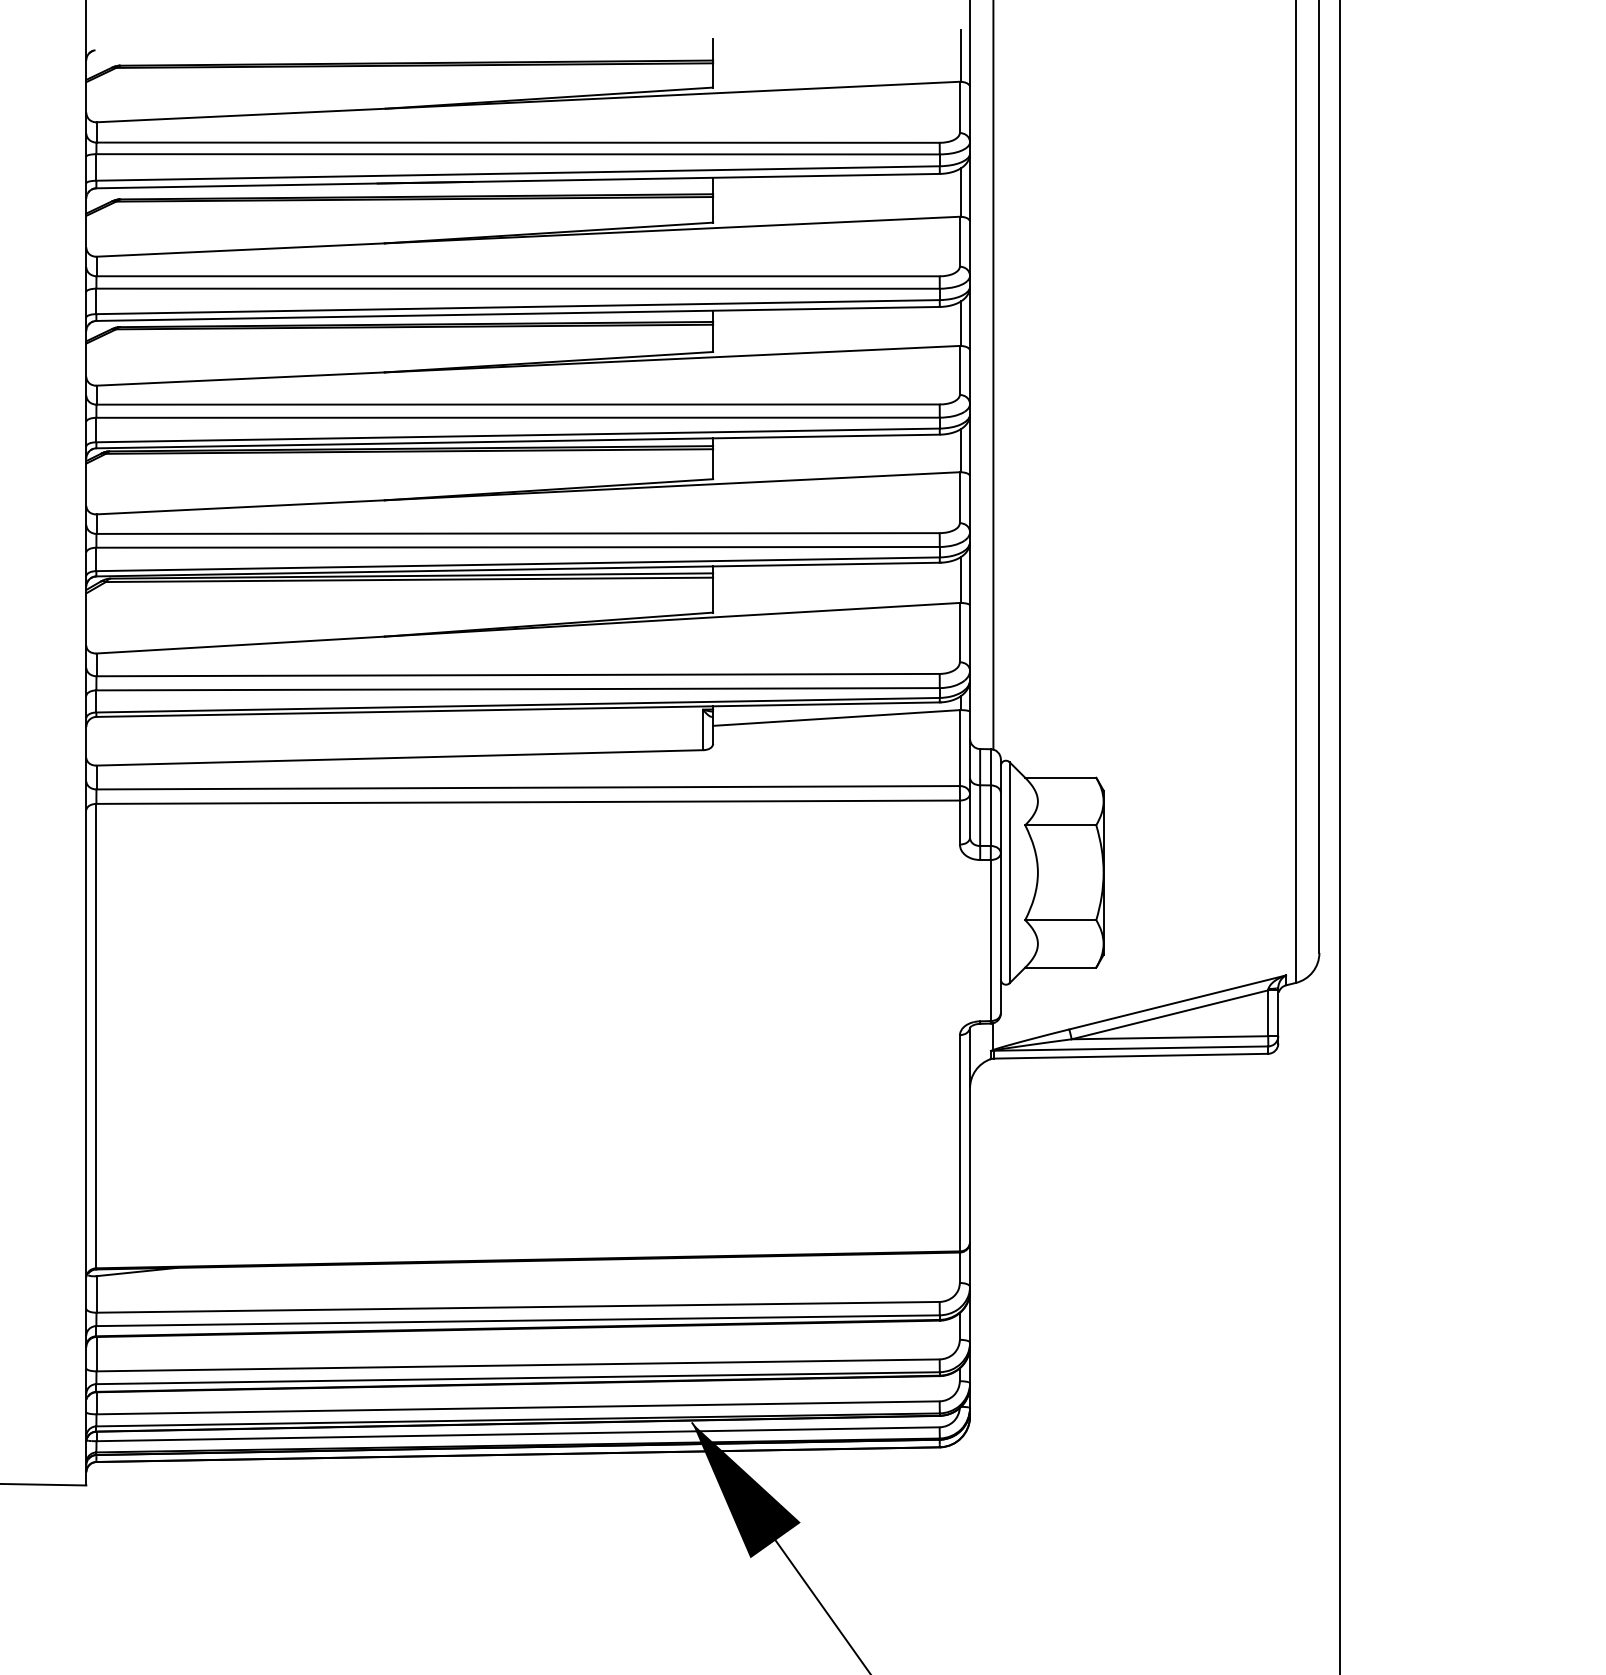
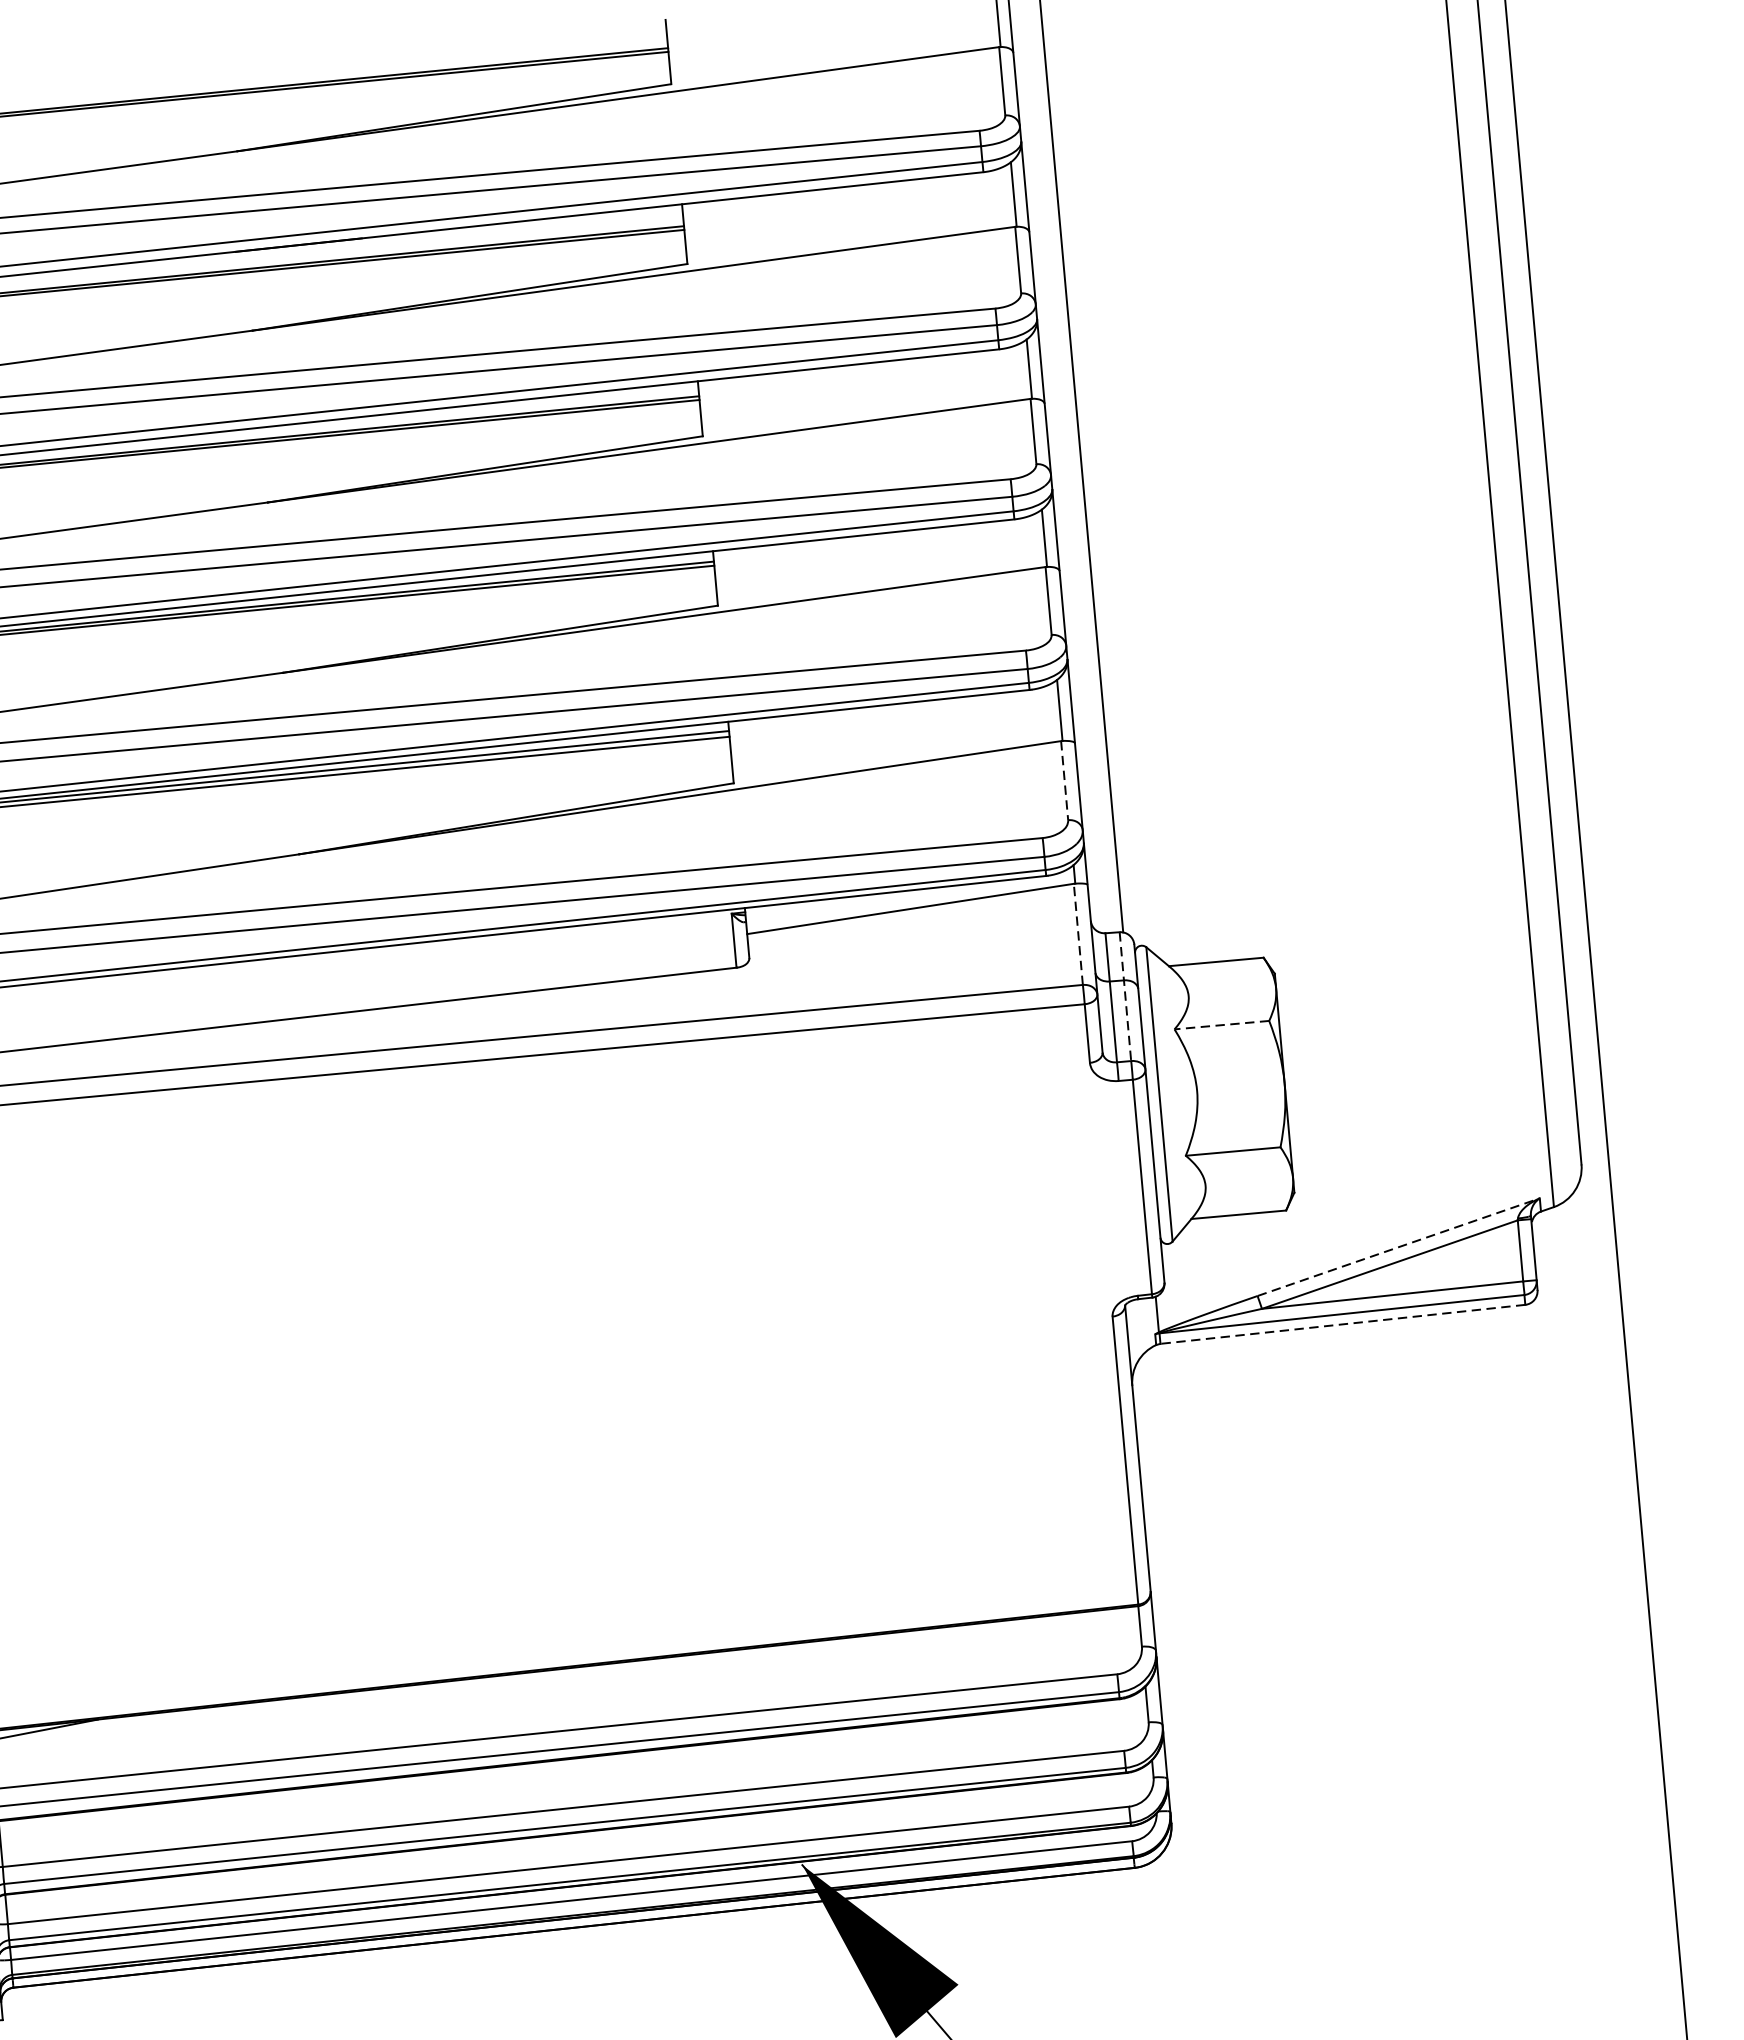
line: (959, 632) -> (1064, 780), solid -> dashed
line: (959, 748) -> (1077, 934), solid -> dashed
line: (990, 798) -> (1125, 997), solid -> dashed
line: (1060, 825) -> (1221, 1025), solid -> dashed
line: (1177, 1002) -> (1398, 1247), solid -> dashed
line: (1130, 1056) -> (1342, 1324), solid -> dashed

